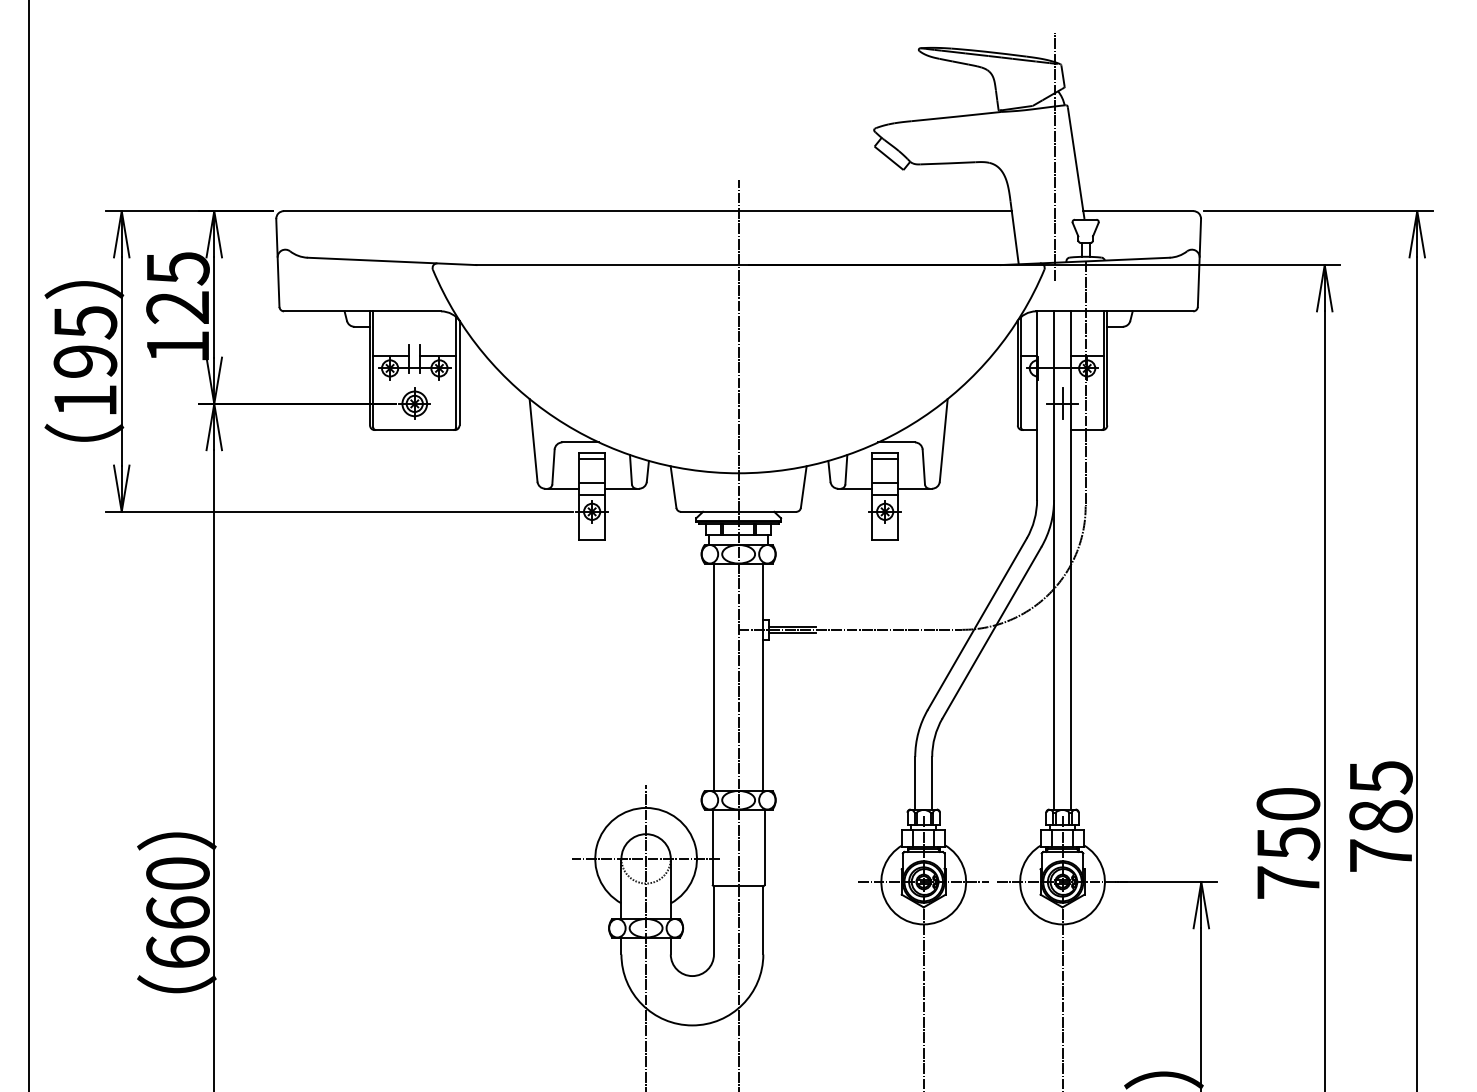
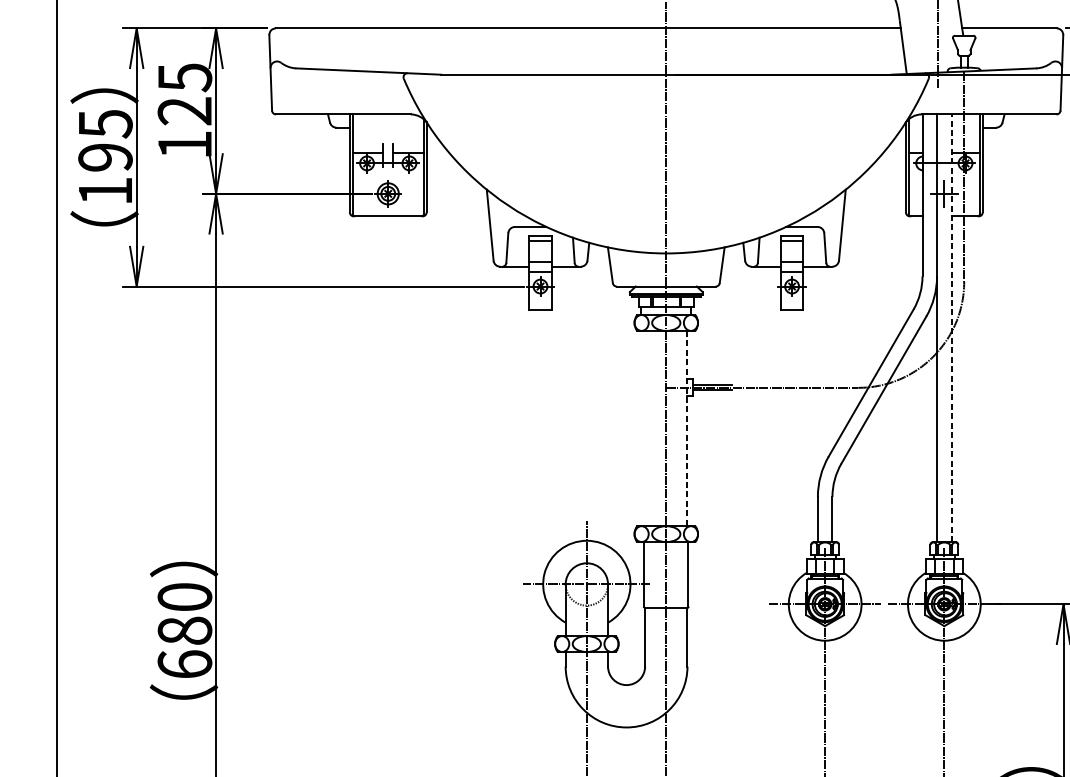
line: (1071, 559) -> (952, 327), solid -> dashed
line: (714, 677) -> (645, 428), removed
line: (763, 677) -> (687, 428), solid -> dashed
text: (177, 912) -> (184, 630), 660 -> 680

